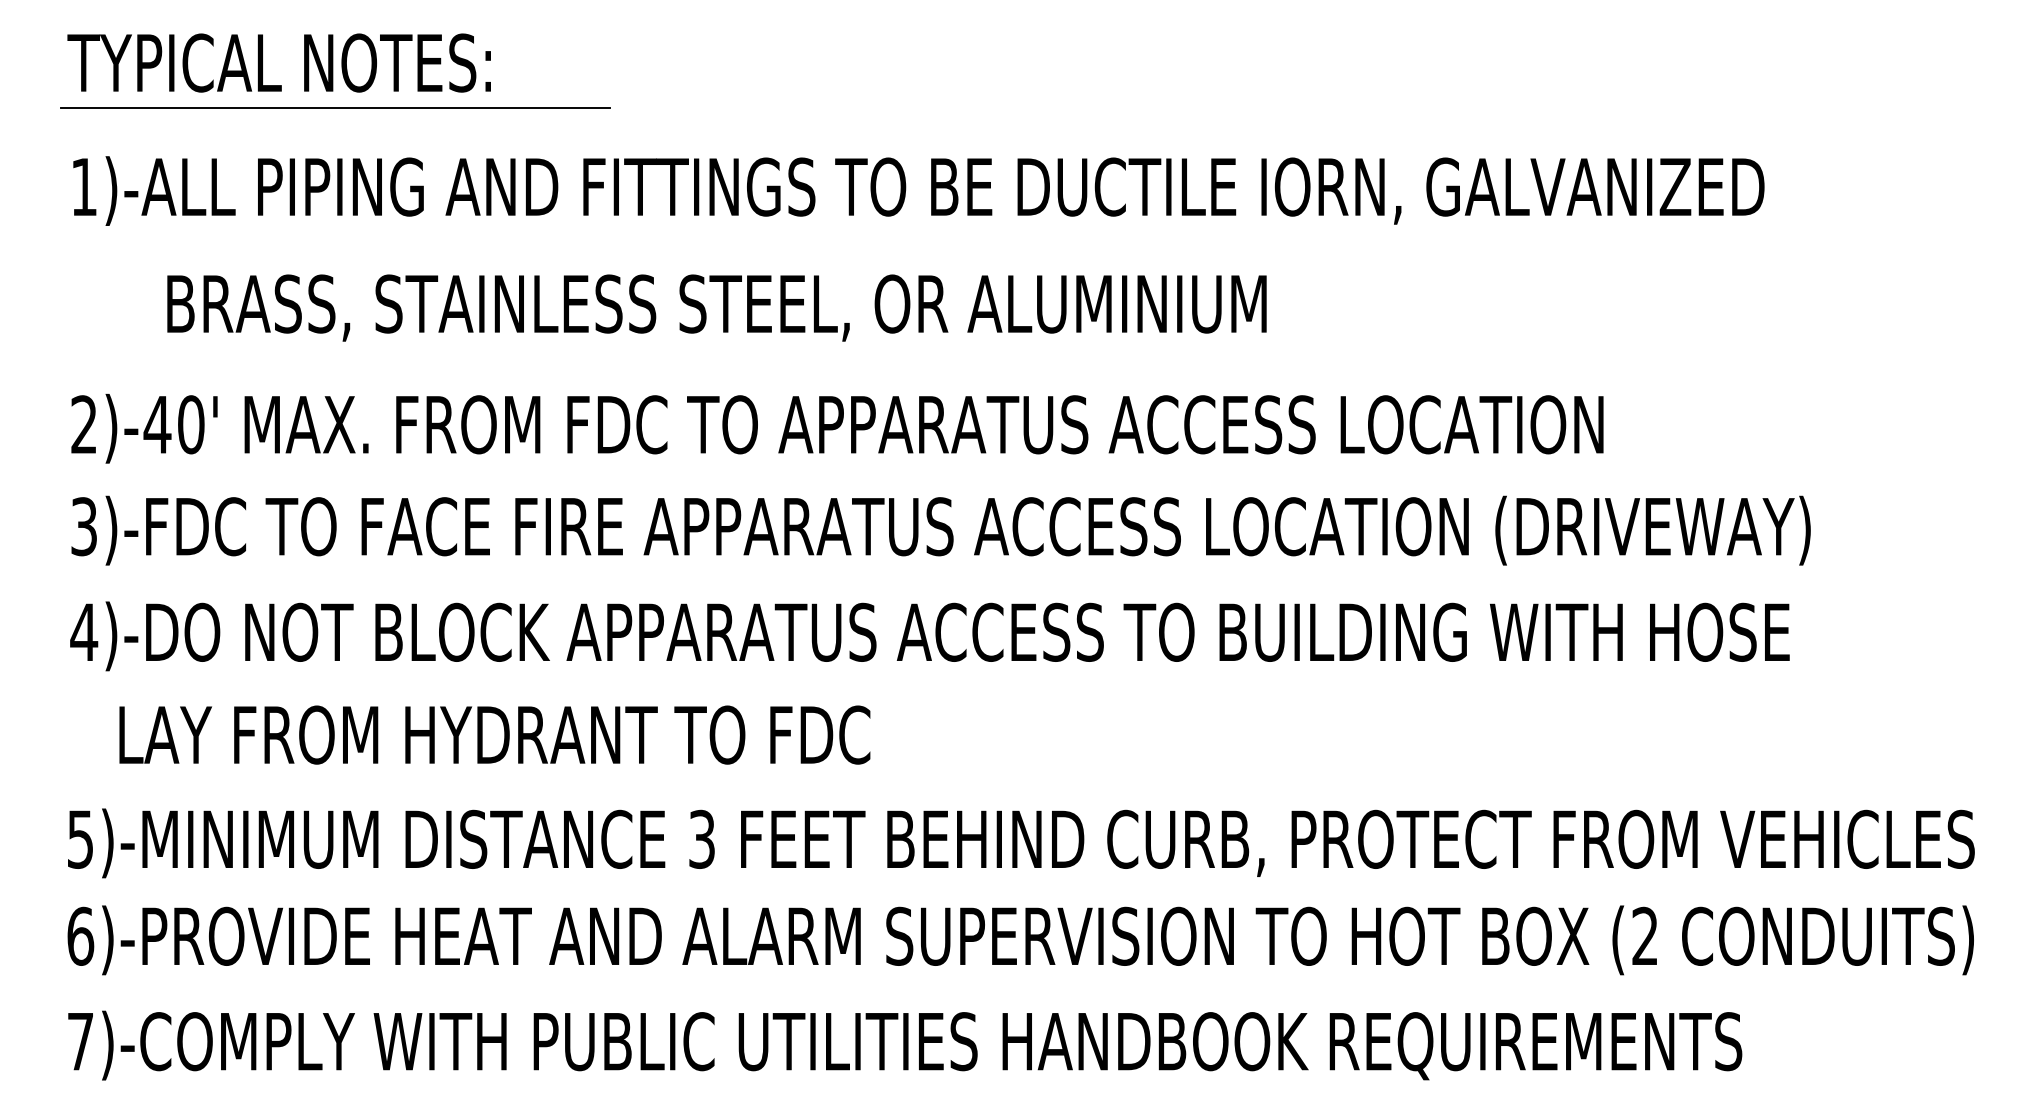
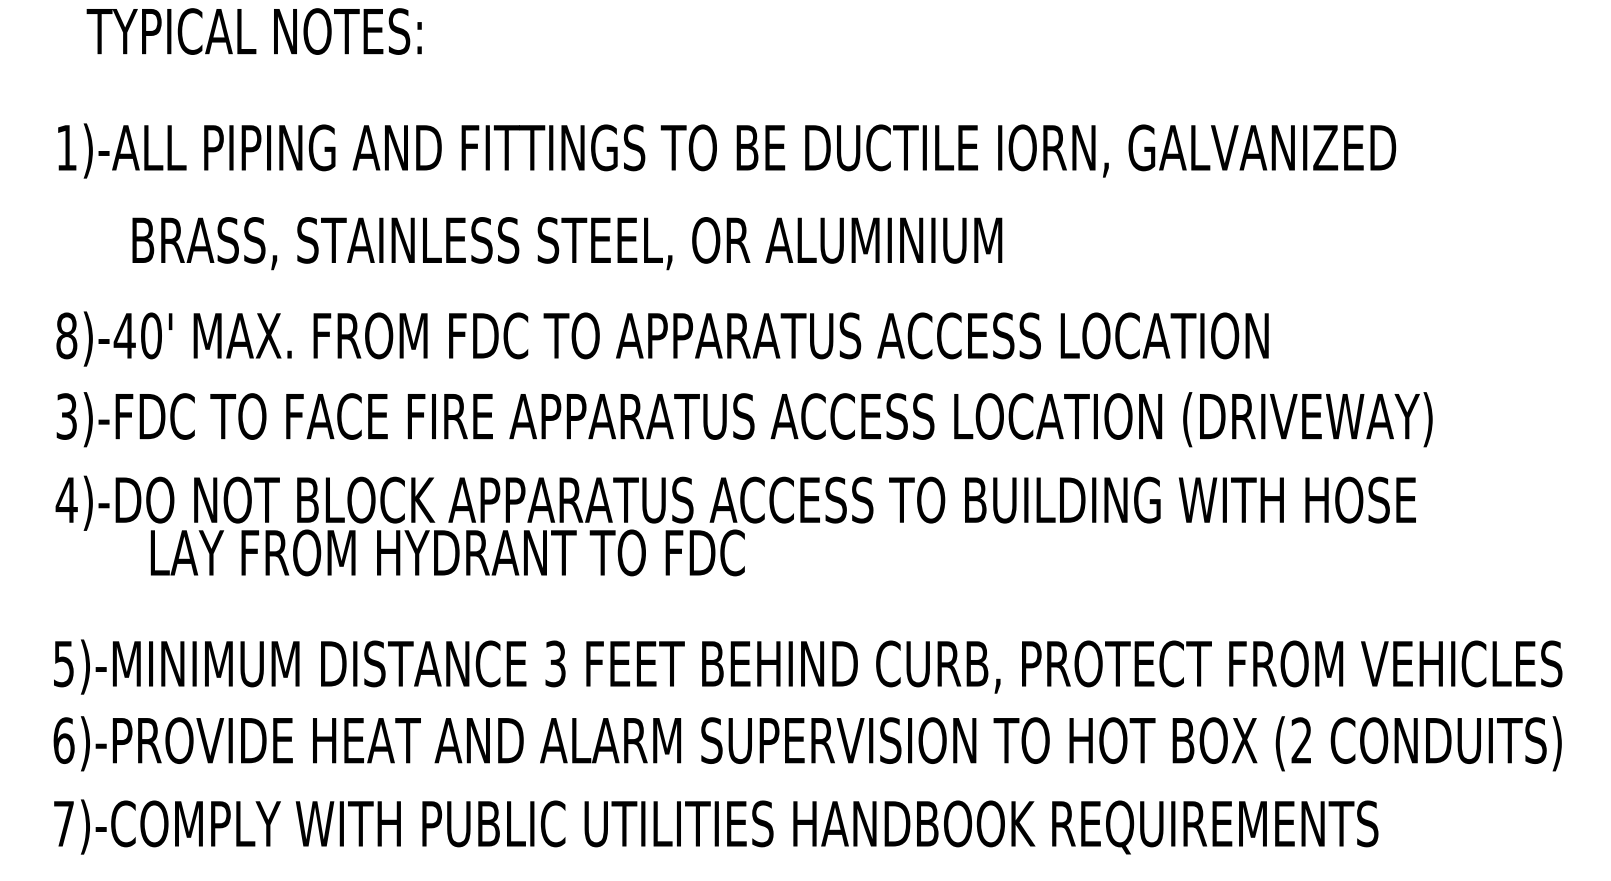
text: (278, 62) -> (253, 31), moved
line: (335, 107) -> (265, 84), removed
text: (84, 424) -> (67, 335), 2)-40' -> 8)-40'
text: (494, 734) -> (447, 552), moved

